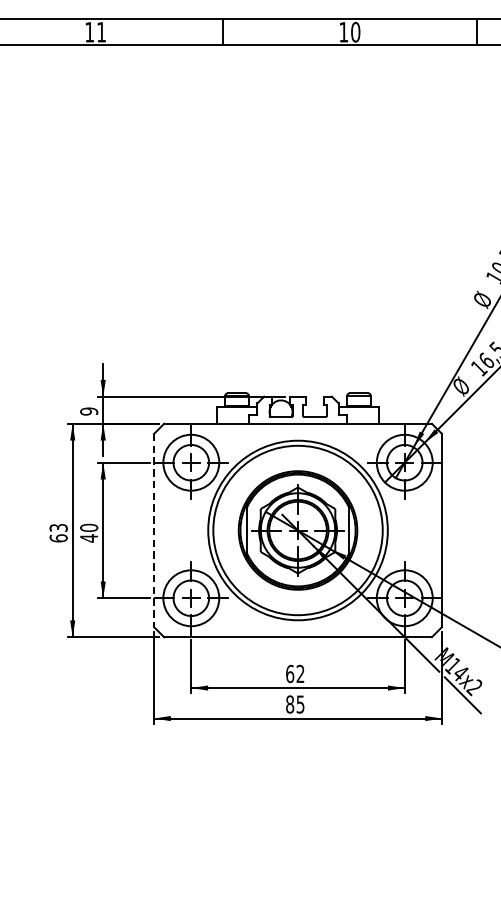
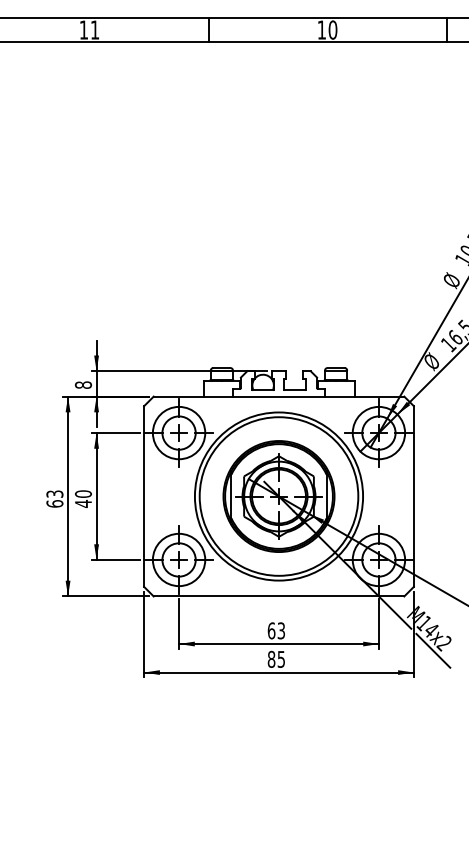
text: (89, 410) -> (83, 384), 9 -> 8
line: (154, 531) -> (144, 497), dashed -> solid
text: (299, 673) -> (280, 630), 62 -> 63

